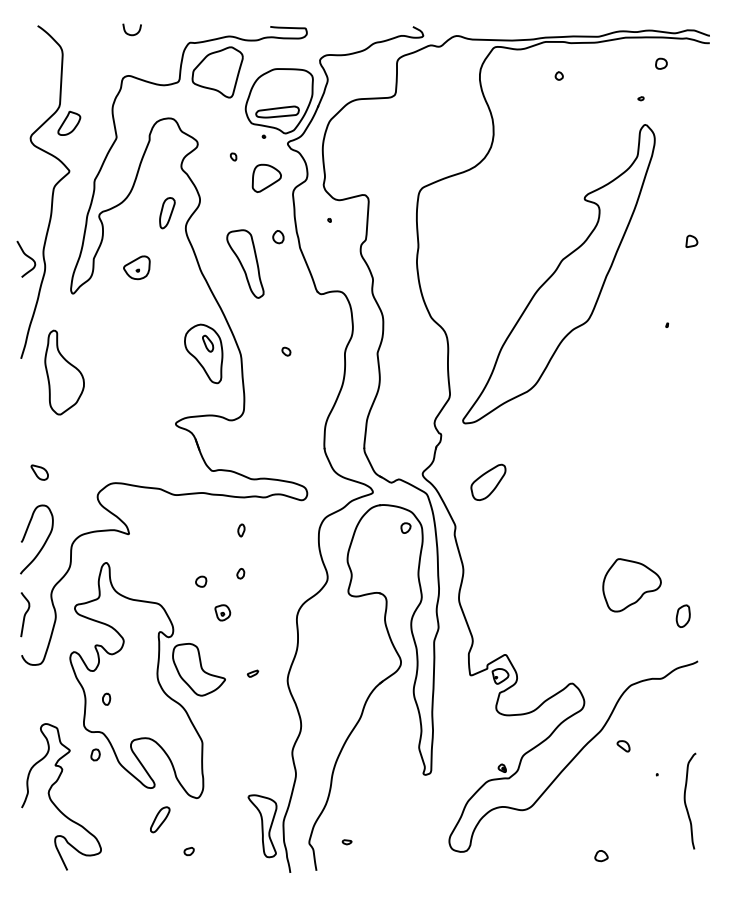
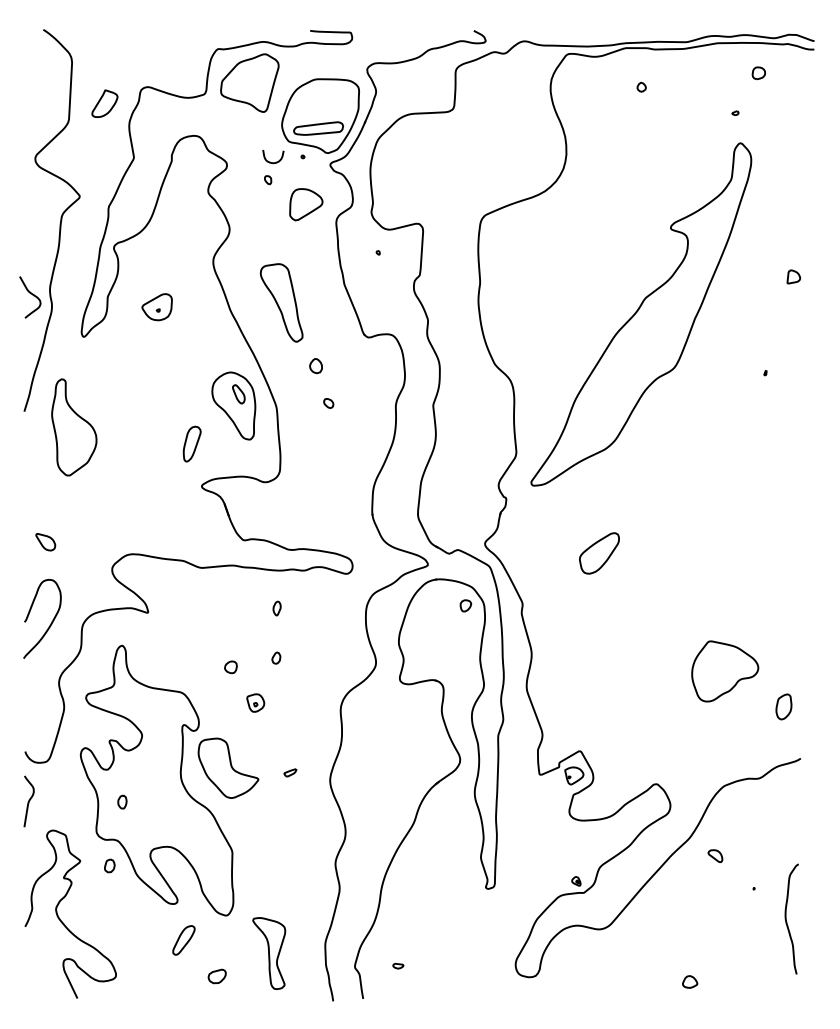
curve: (129, 33) -> (270, 161), moved
part: (69, 122) -> (105, 102), moved
part: (167, 213) -> (192, 444), moved
part: (278, 237) -> (316, 366), moved
part: (488, 481) -> (599, 552), moved
curve: (25, 614) -> (29, 801), moved
part: (262, 826) -> (269, 953), moved
part: (188, 851) -> (216, 976), size x1.6

